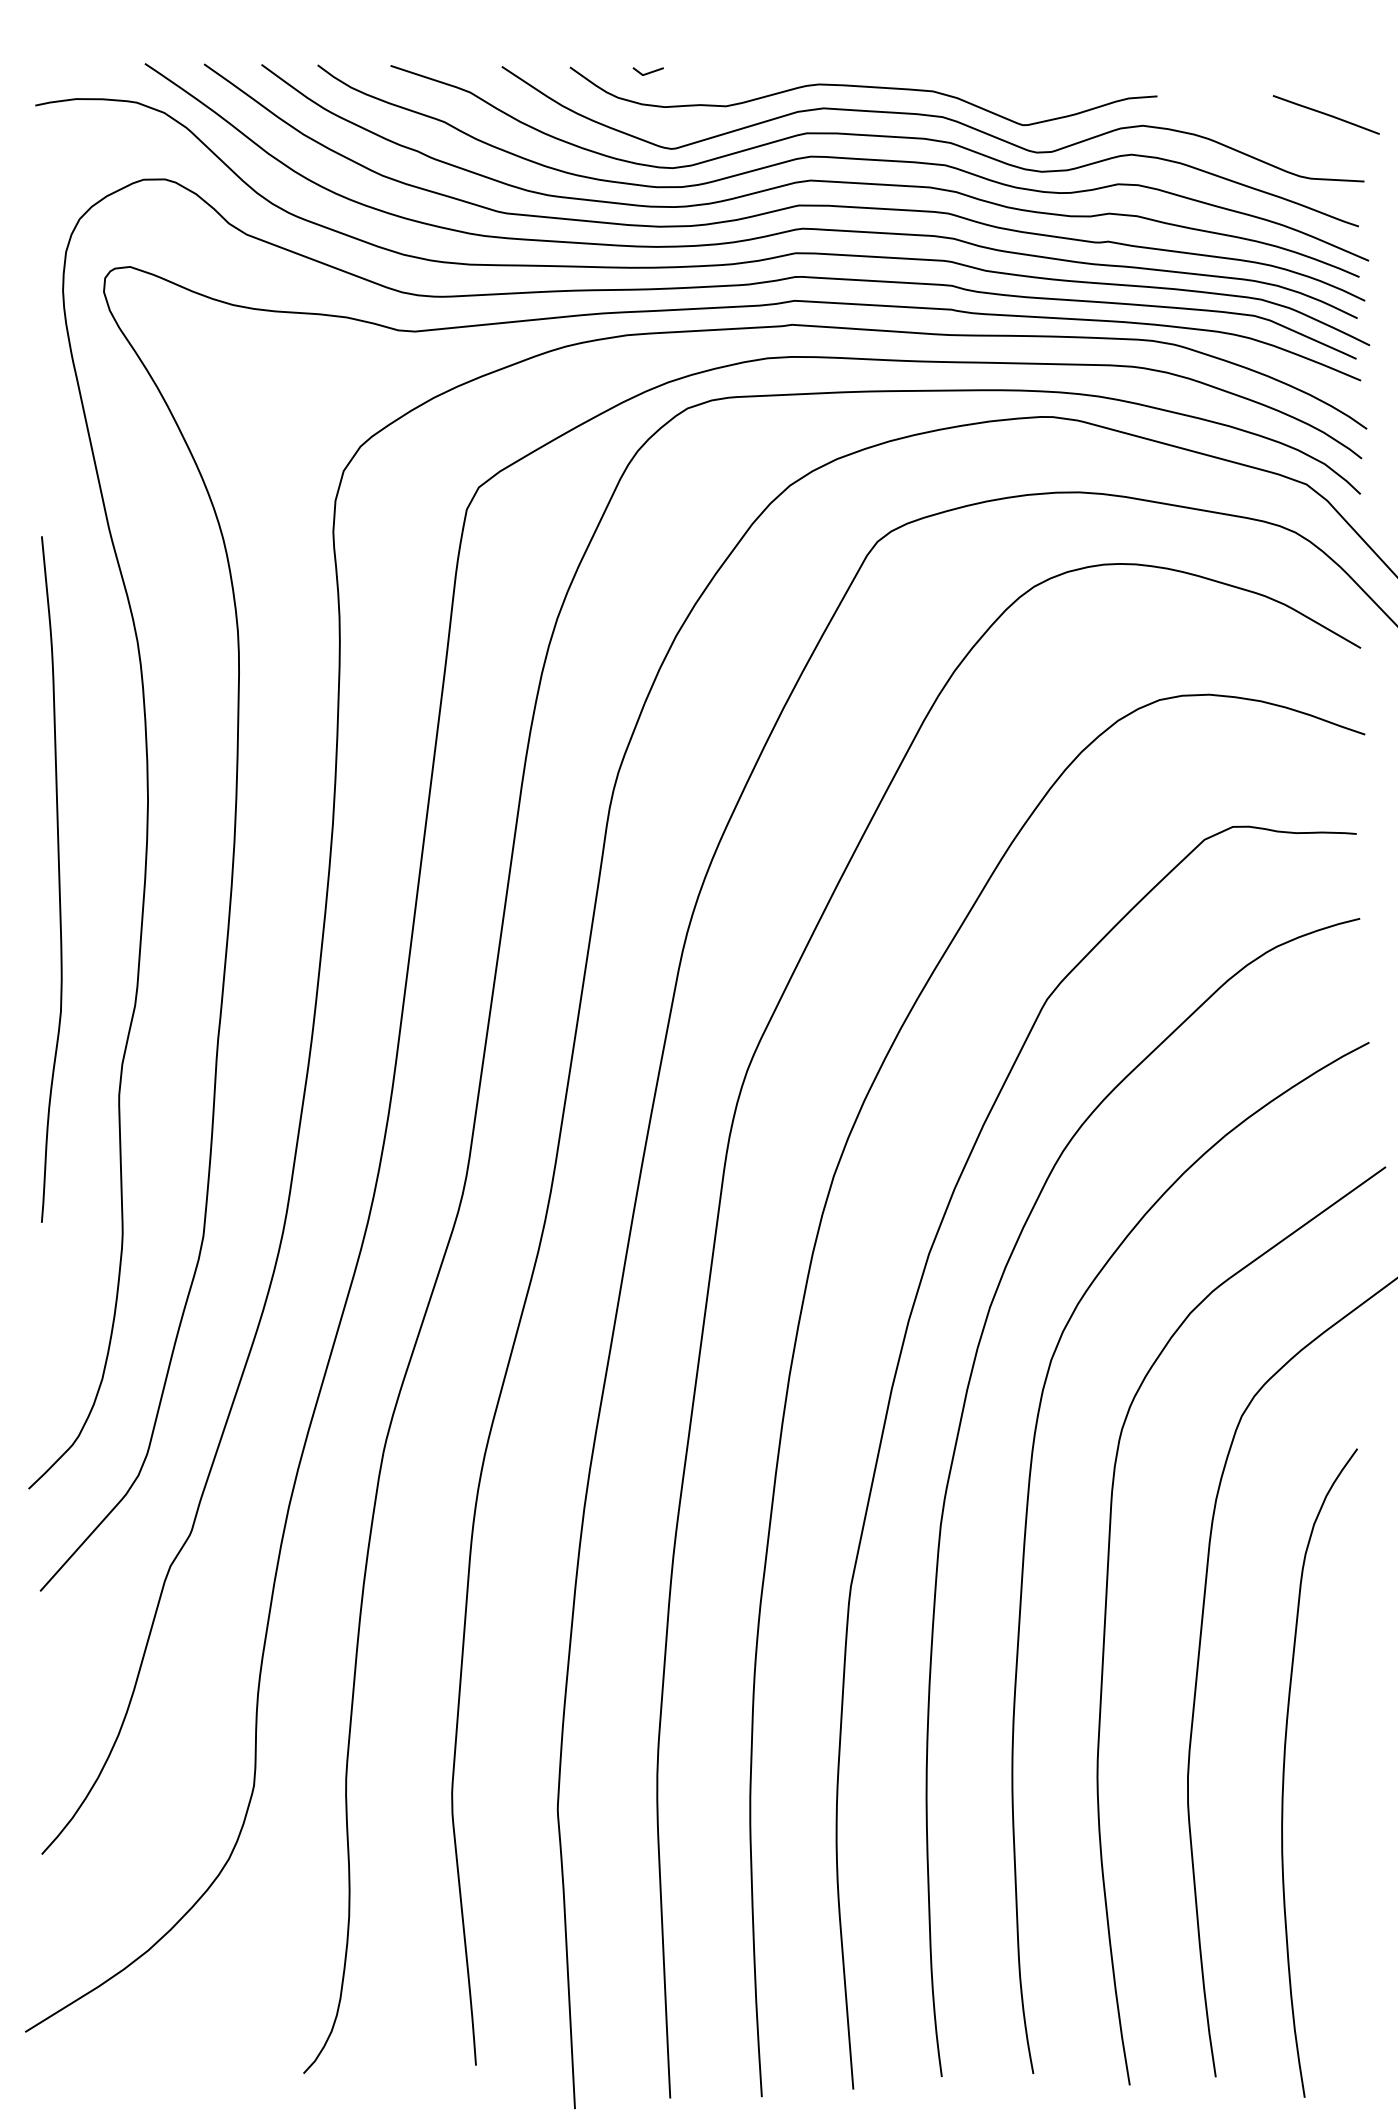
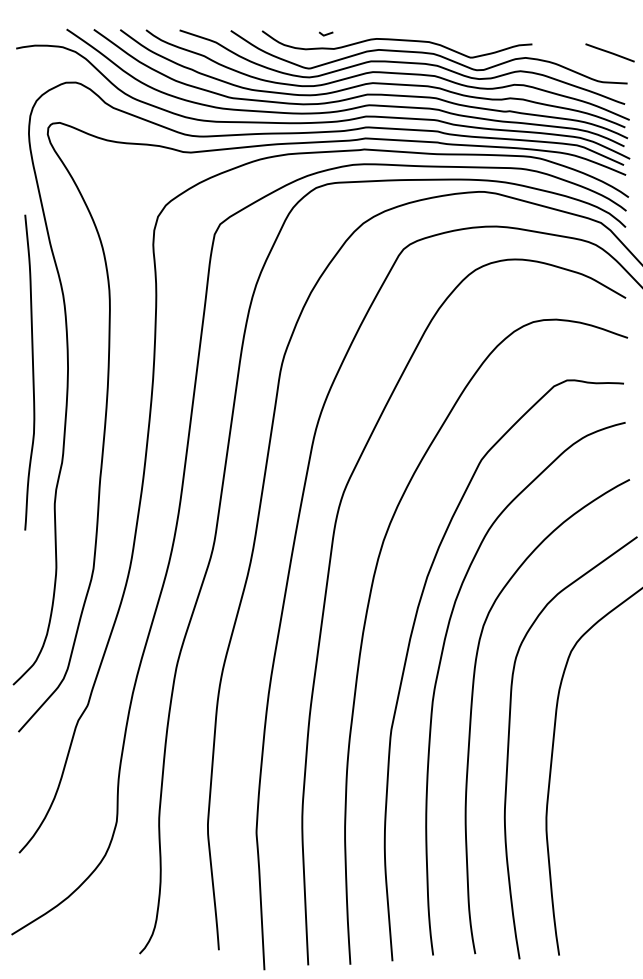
line: (649, 70) -> (326, 33), moved
curve: (57, 879) -> (32, 372), moved
curve: (1285, 1772) -> (591, 815), removed

